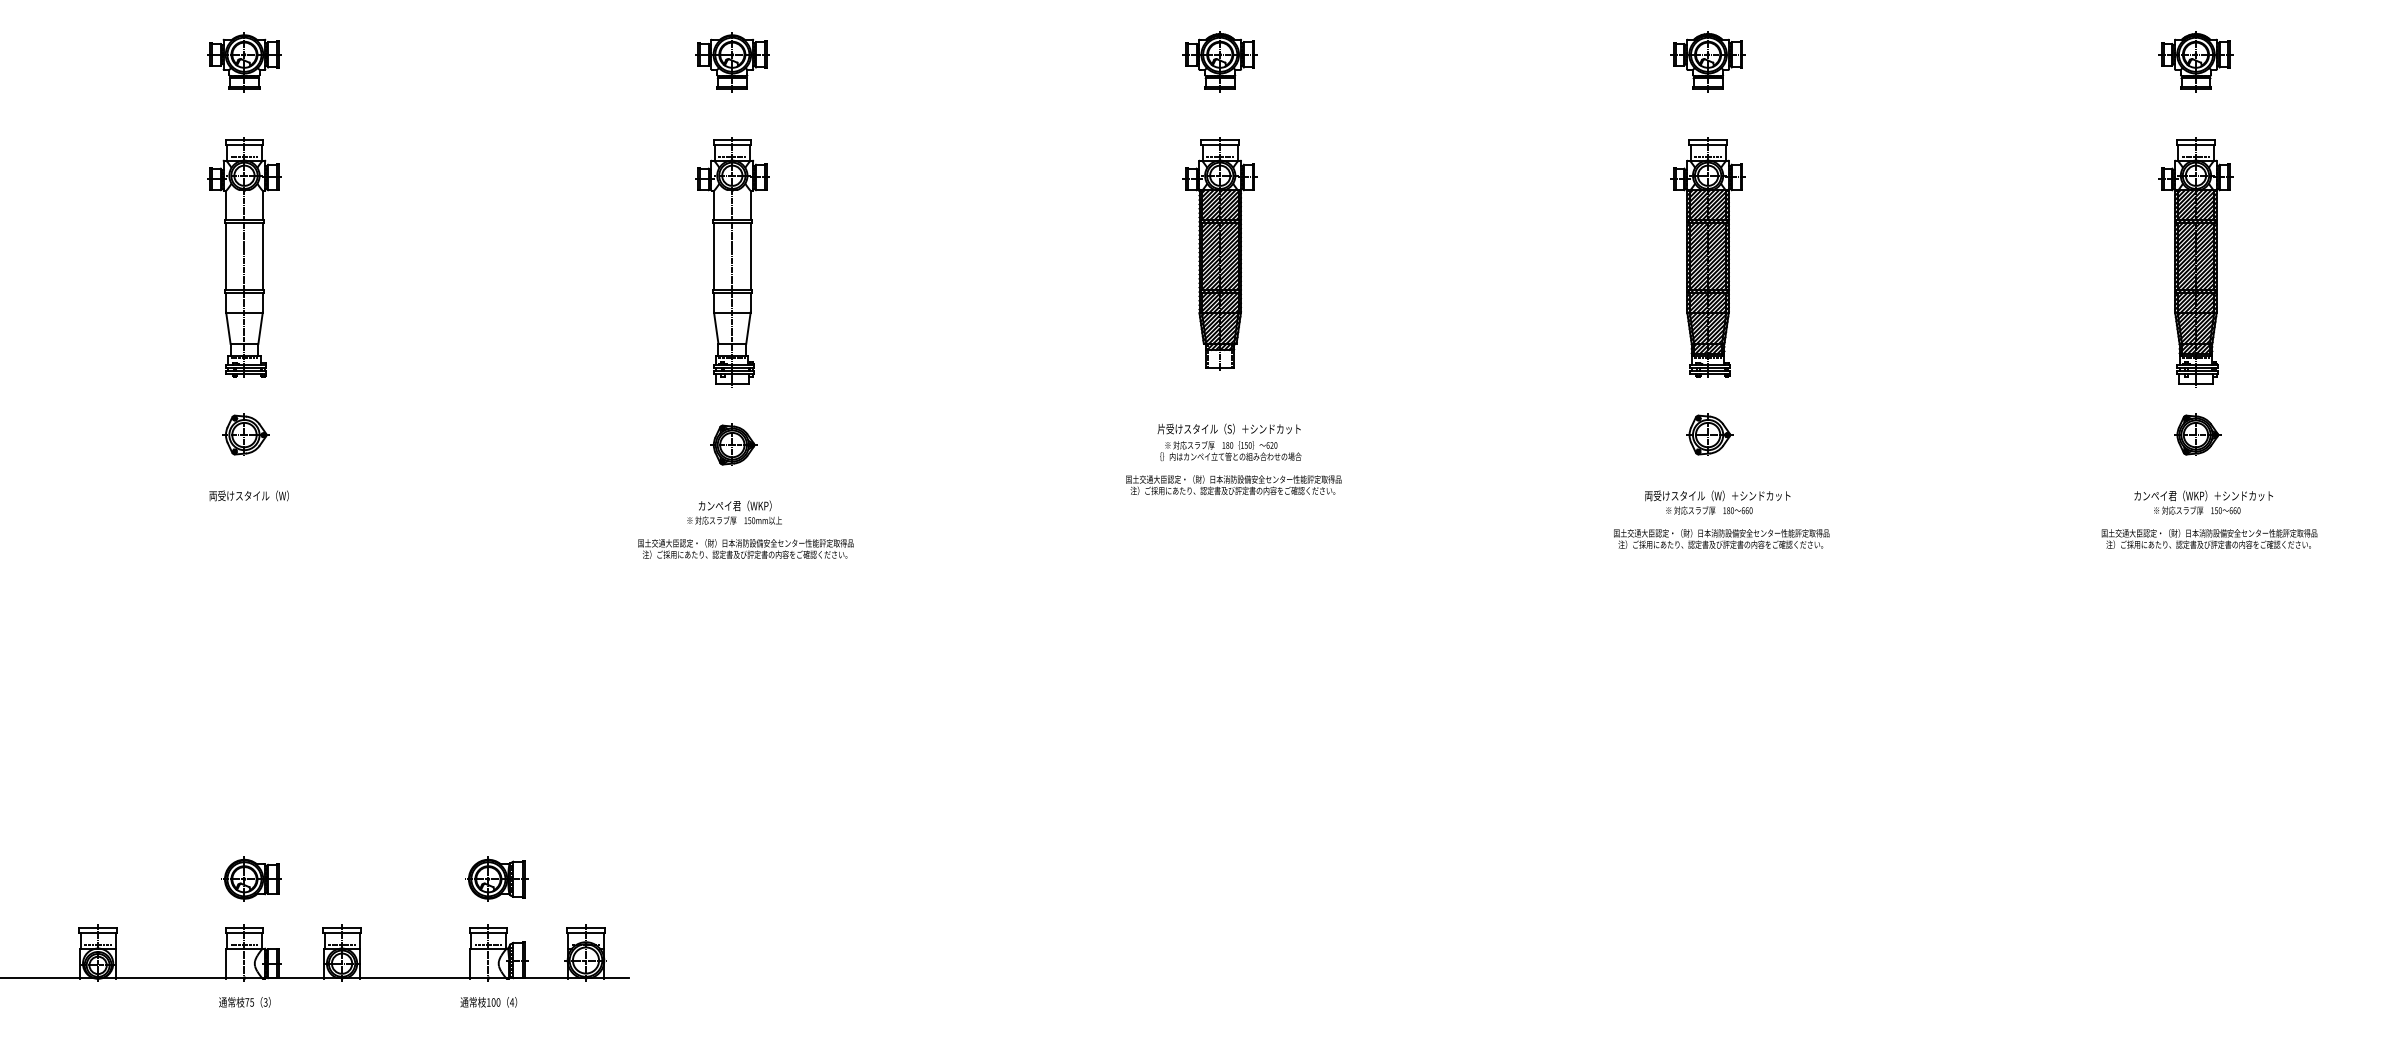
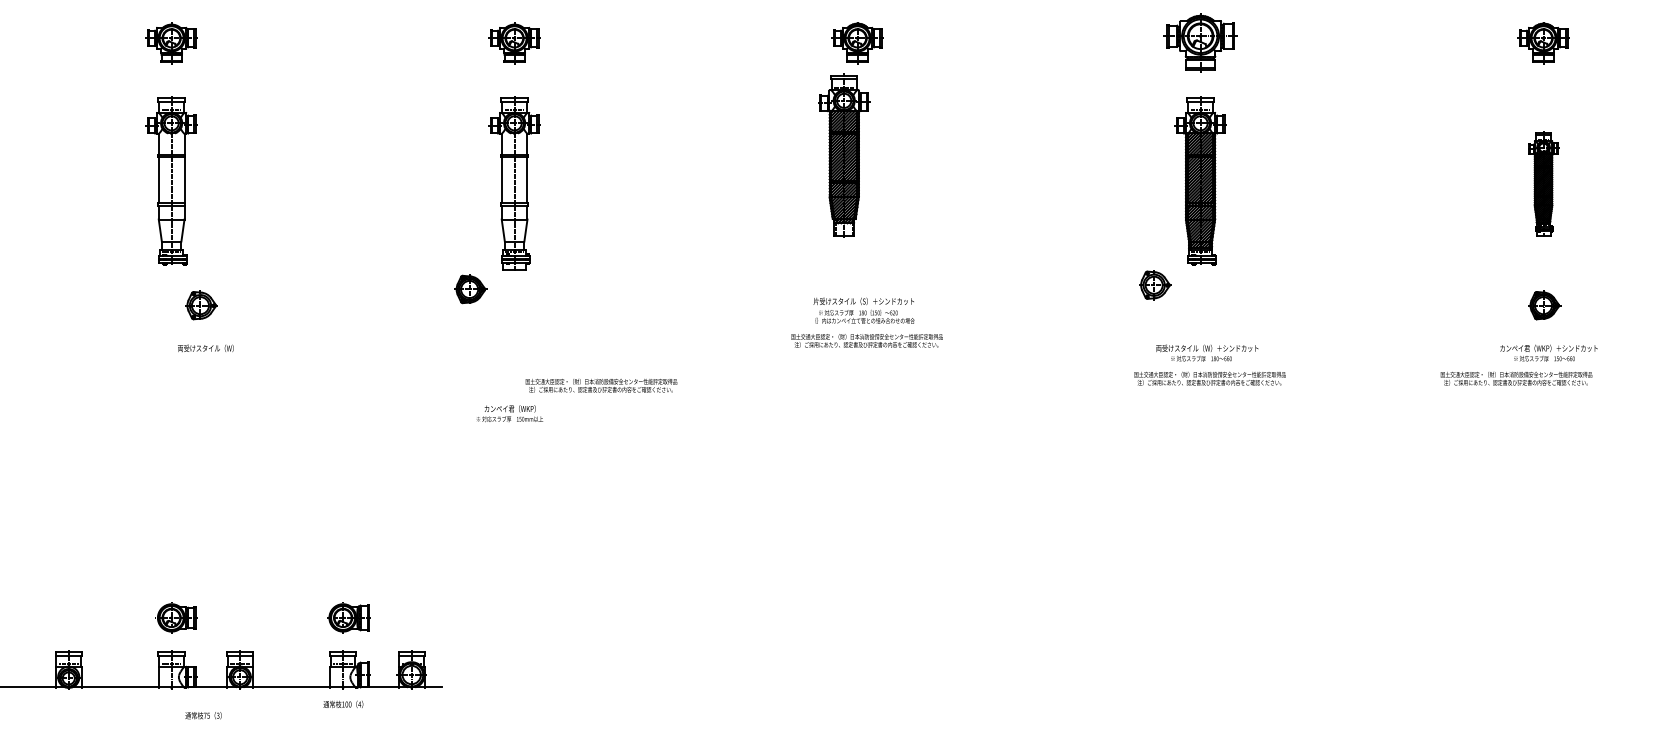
part: (1707, 61) -> (1200, 43), size x1.4
part: (1219, 253) -> (843, 155), moved
part: (2195, 262) -> (1543, 184), size x0.6
part: (245, 434) -> (201, 305), moved
part: (1709, 434) -> (1155, 284), moved
part: (733, 444) -> (470, 289), moved
text: (248, 495) -> (205, 348), moved
text: (734, 512) -> (509, 413), moved
text: (2209, 538) -> (1516, 378), moved
text: (745, 548) -> (601, 385), moved
text: (244, 1002) -> (203, 715), moved

